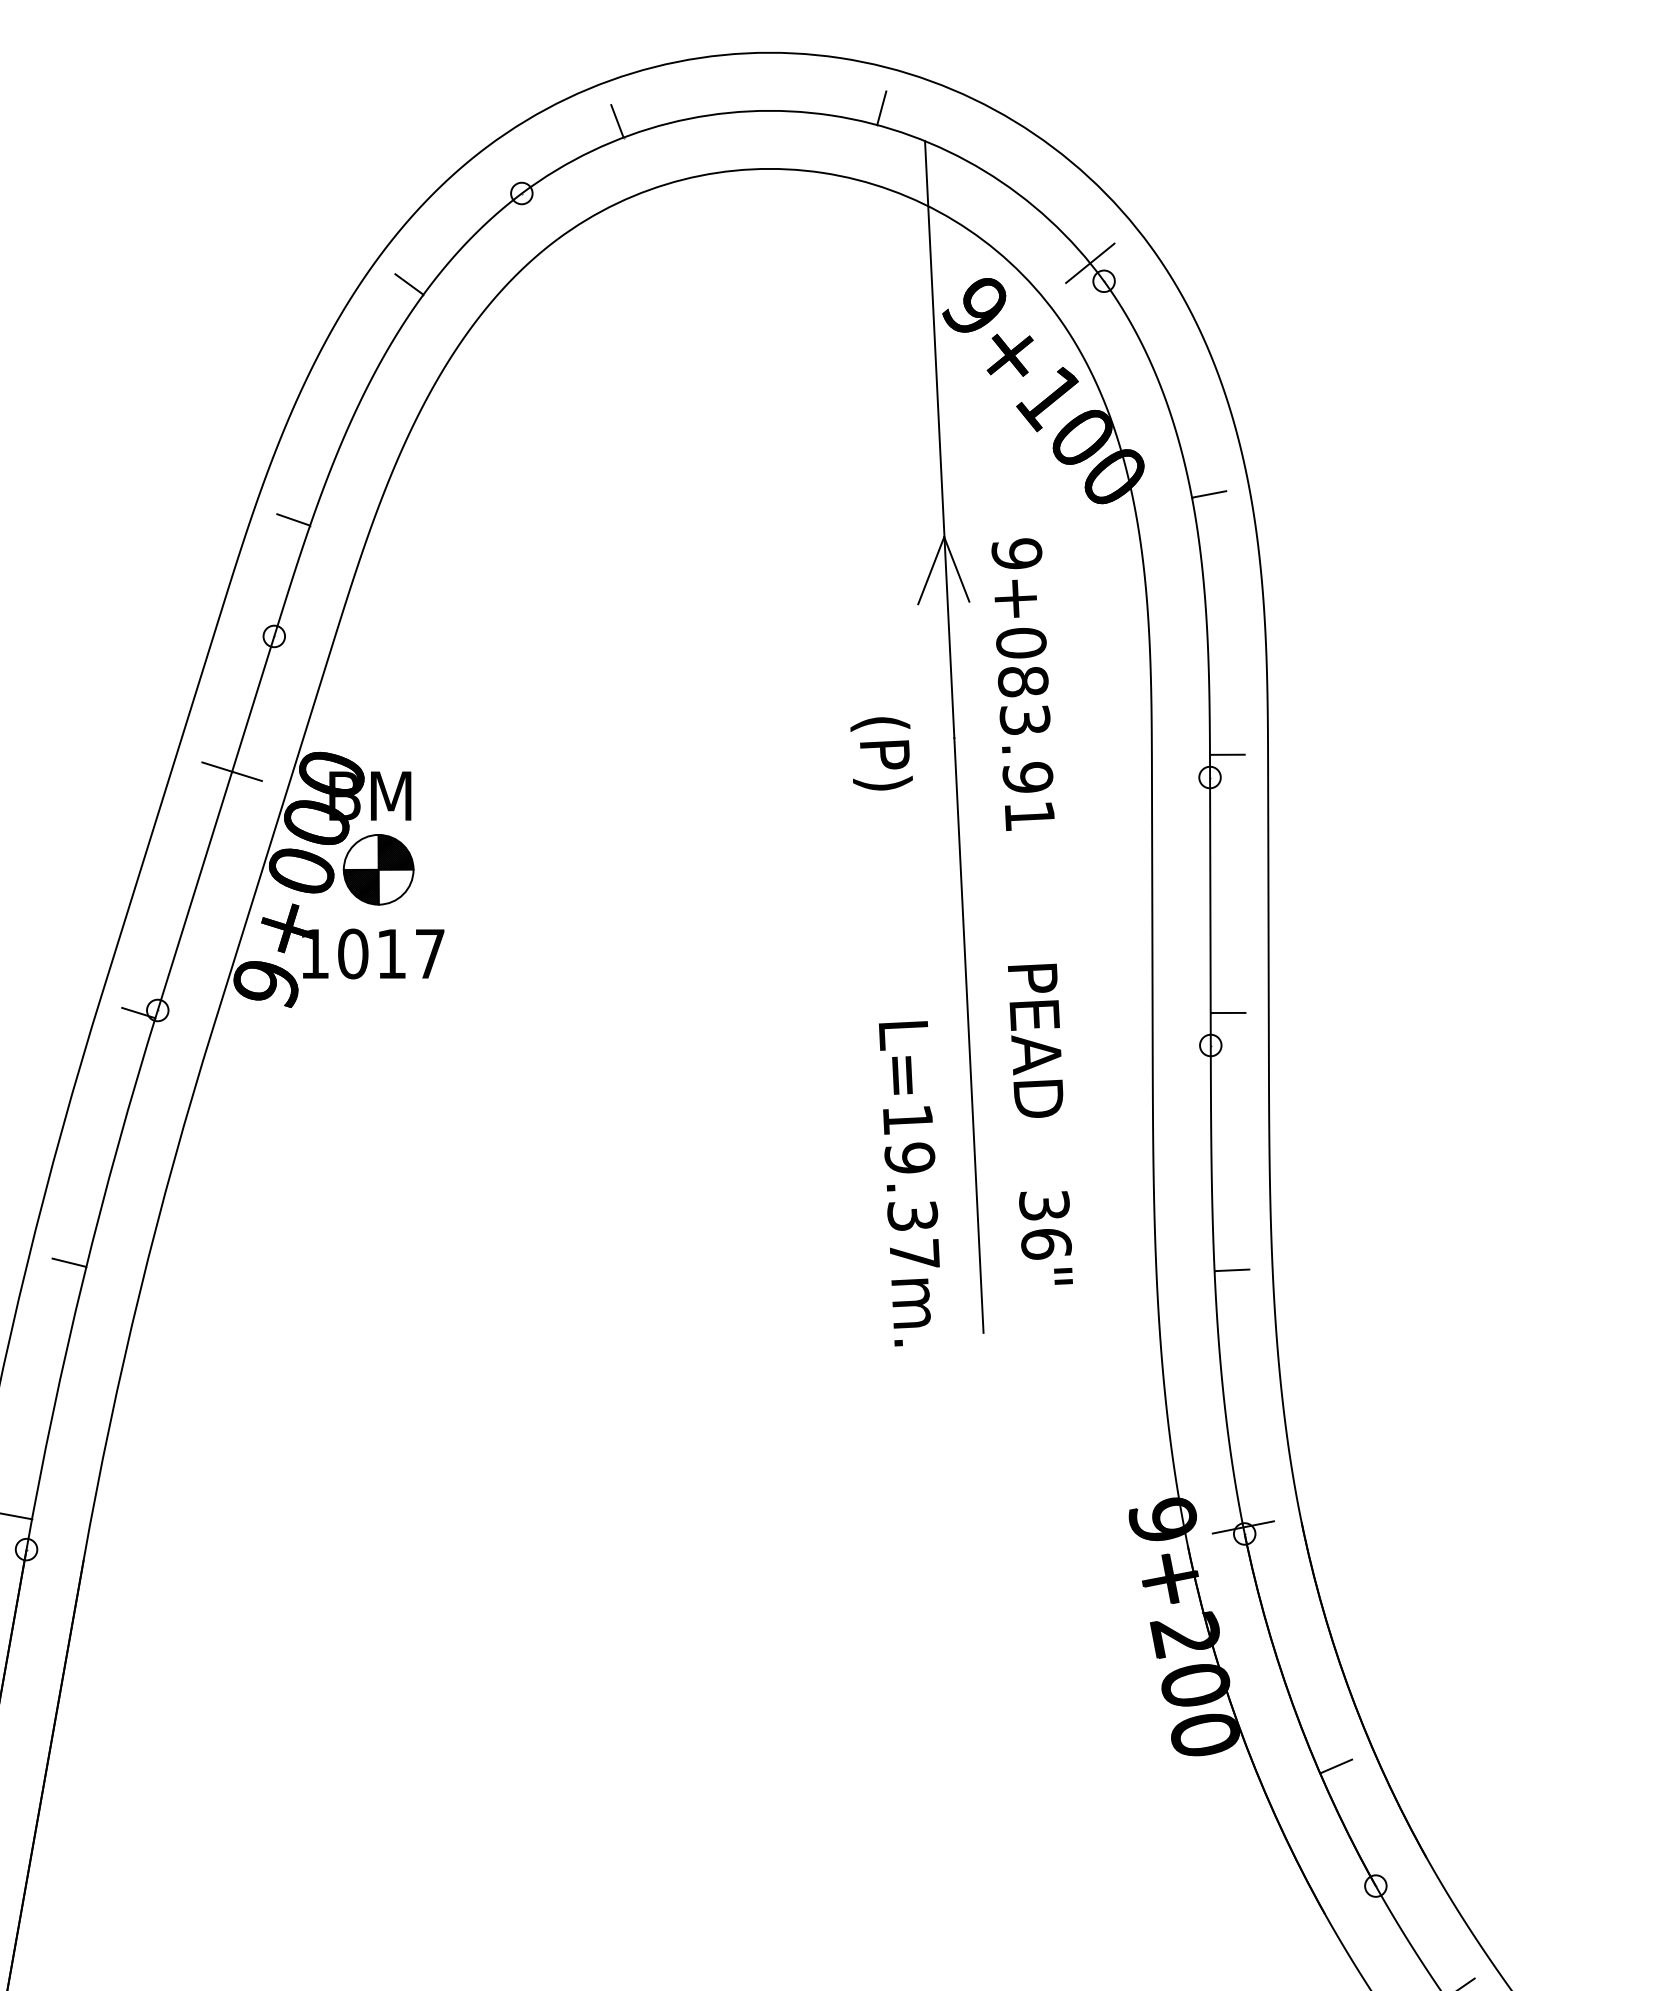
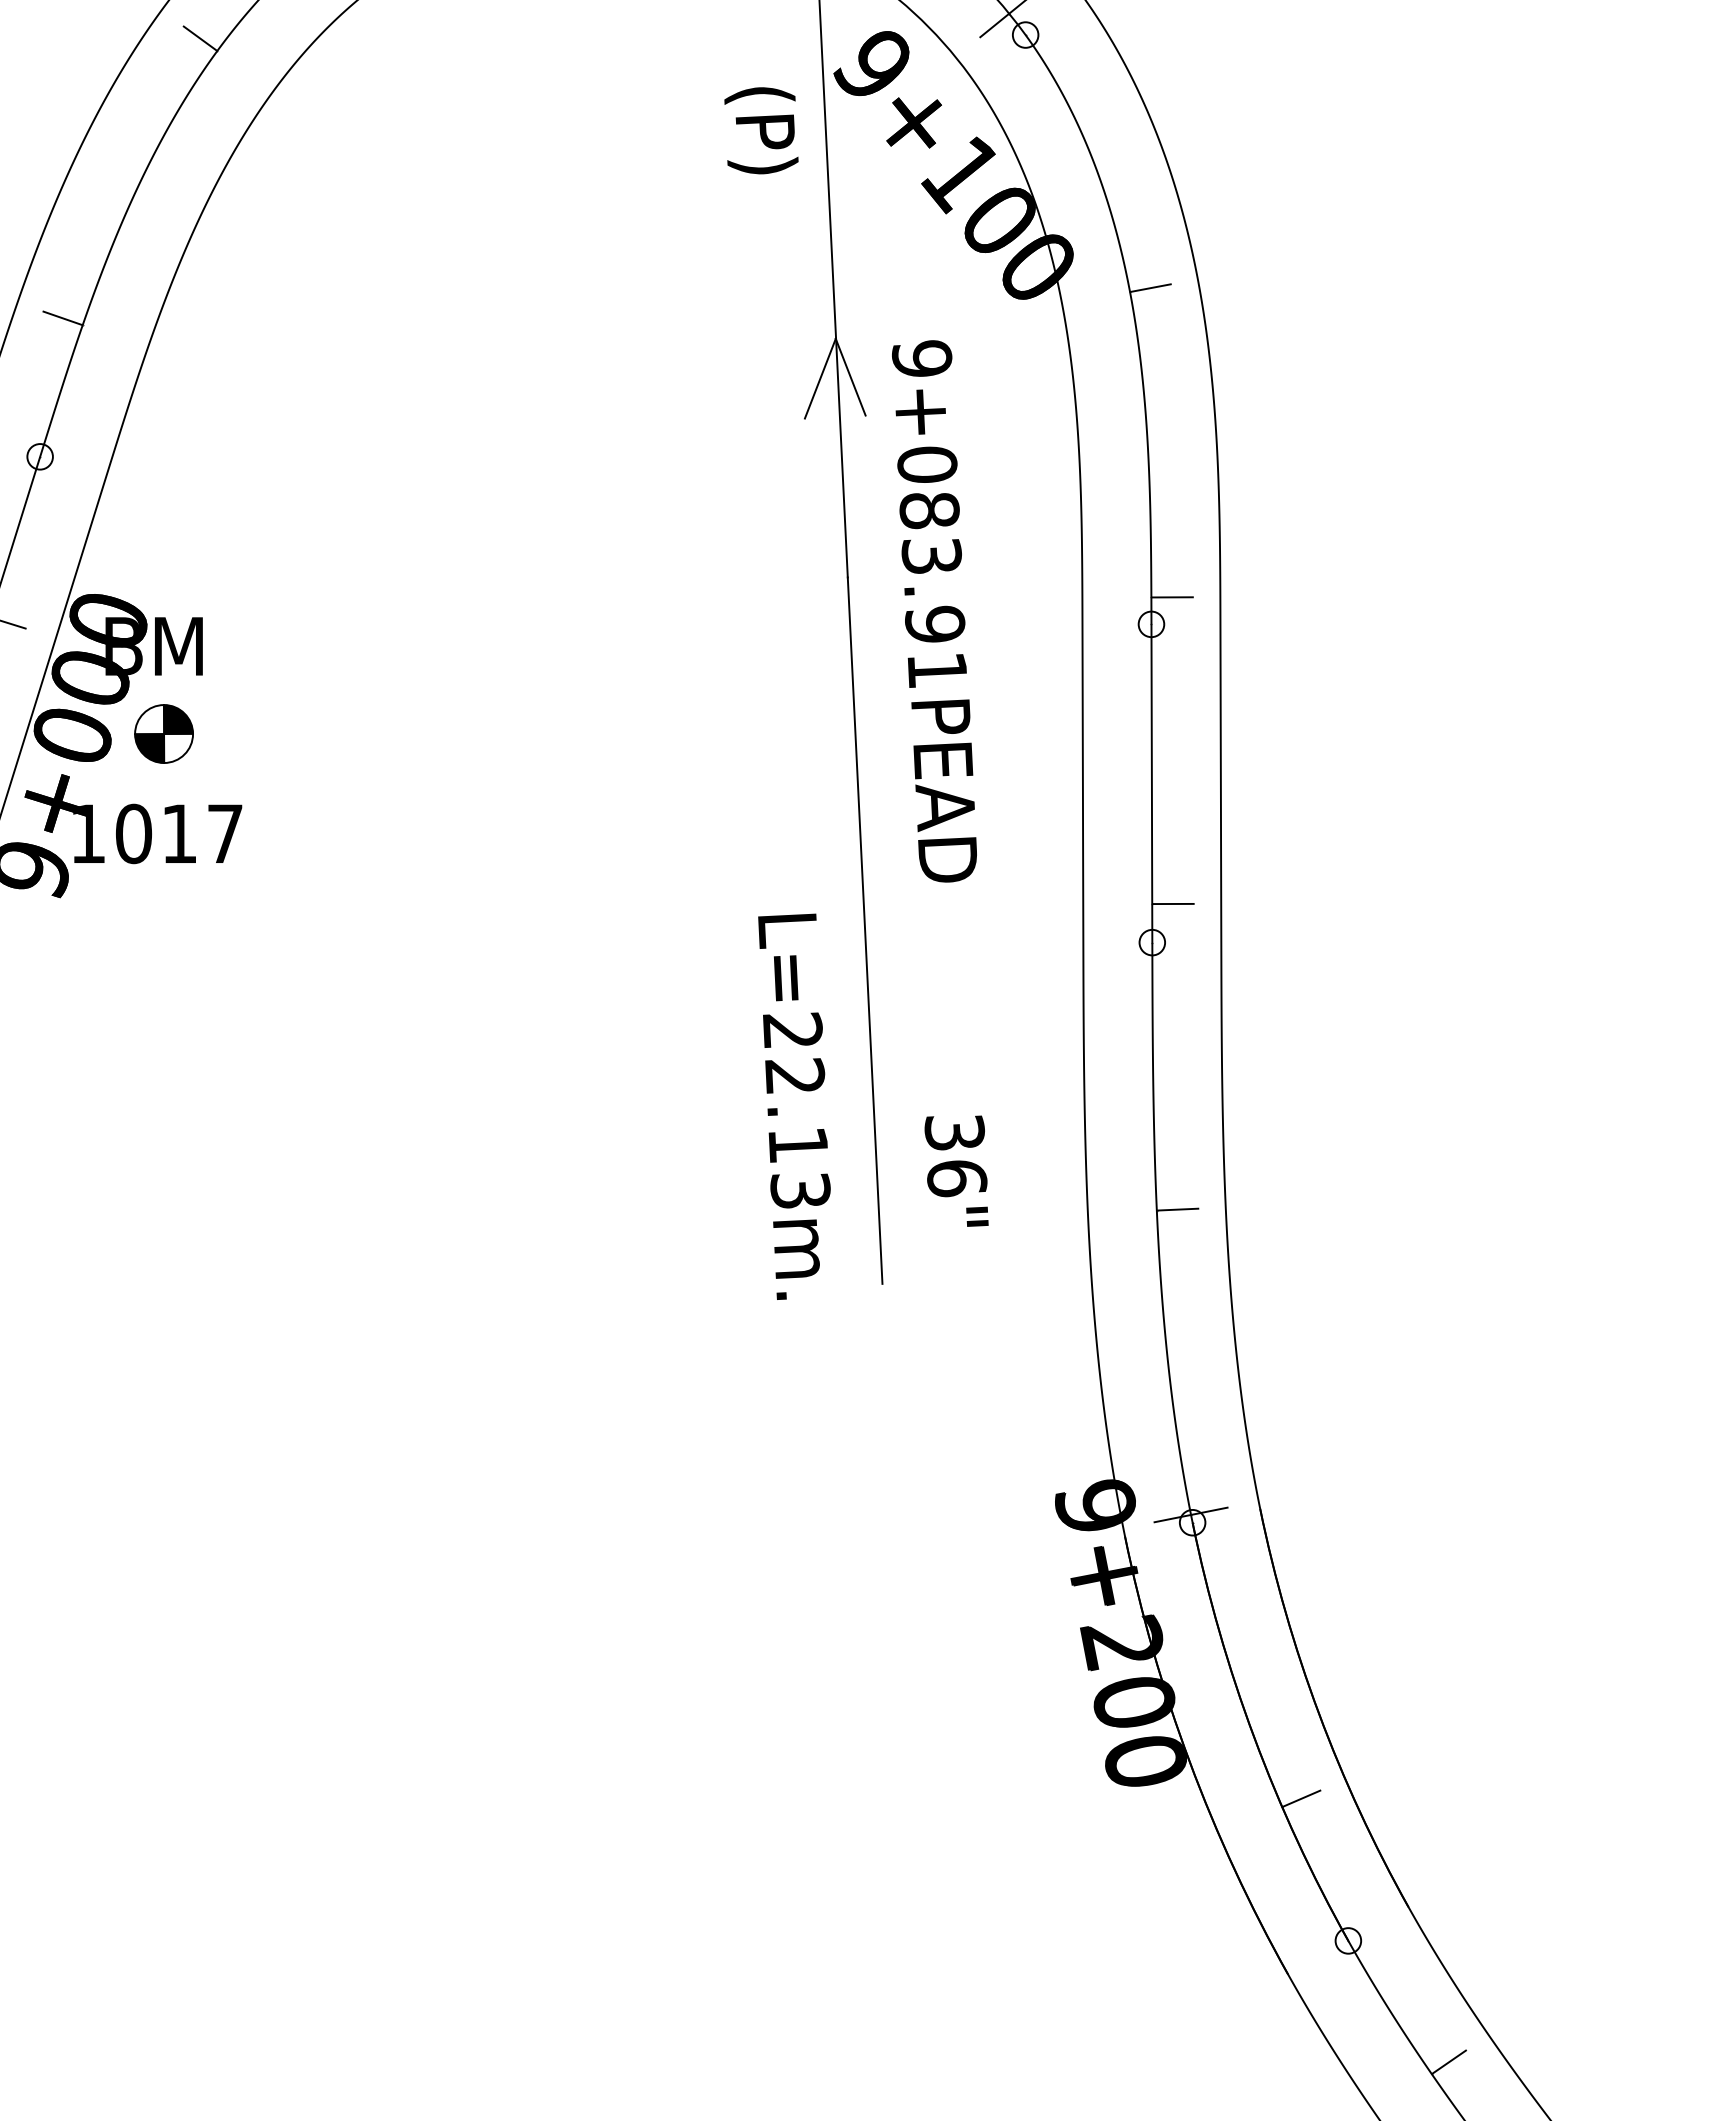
text: (881, 753) -> (761, 130), moved
part: (378, 869) -> (163, 733), size x0.7
text: (1035, 1040) -> (944, 790), moved
text: (911, 1186) -> (796, 1110), L=19.37m. -> L=22.13m.

